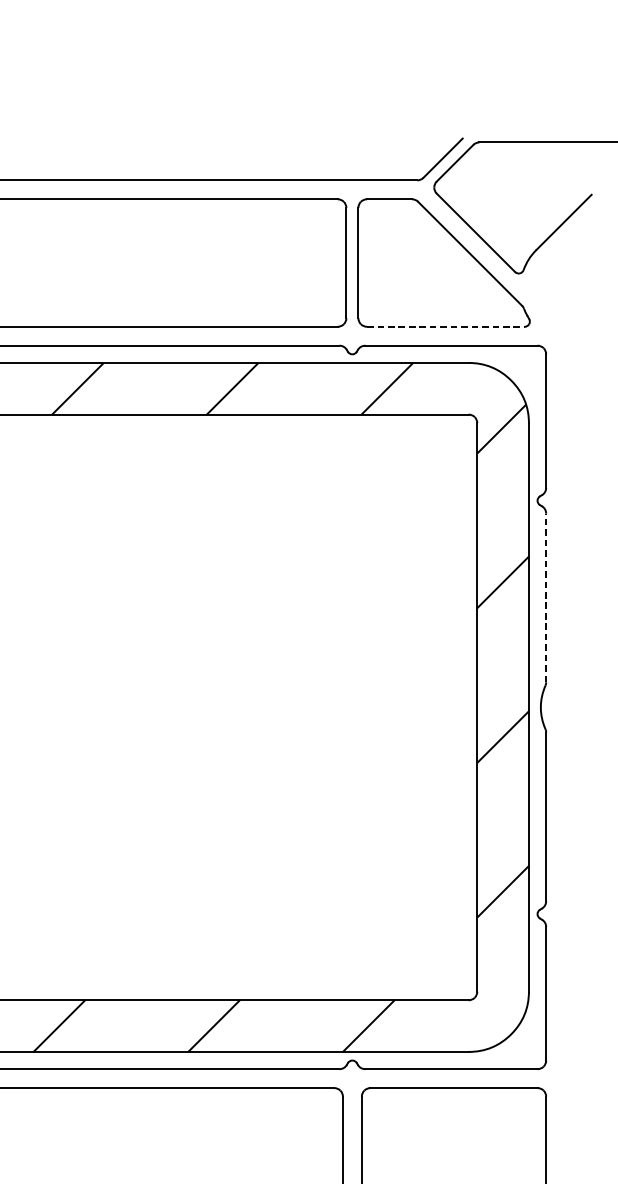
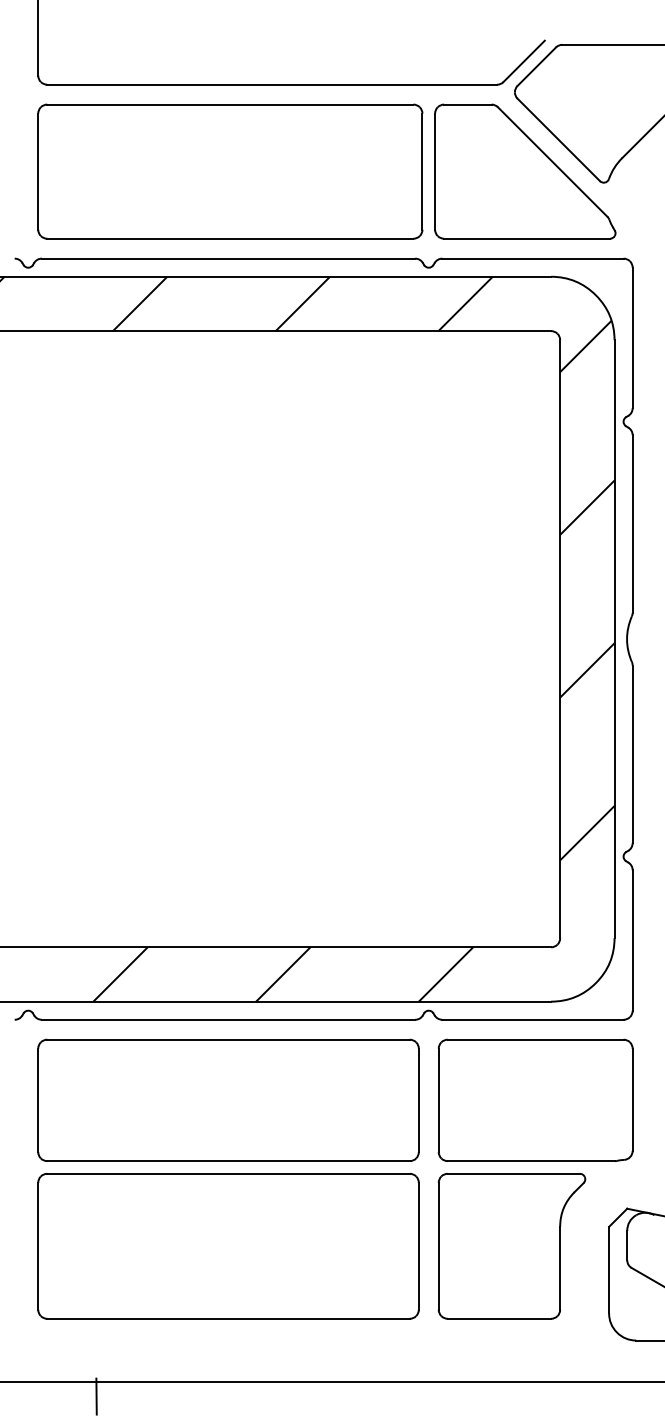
line: (446, 326) -> (527, 238), dashed -> solid
line: (546, 598) -> (632, 524), dashed -> solid

